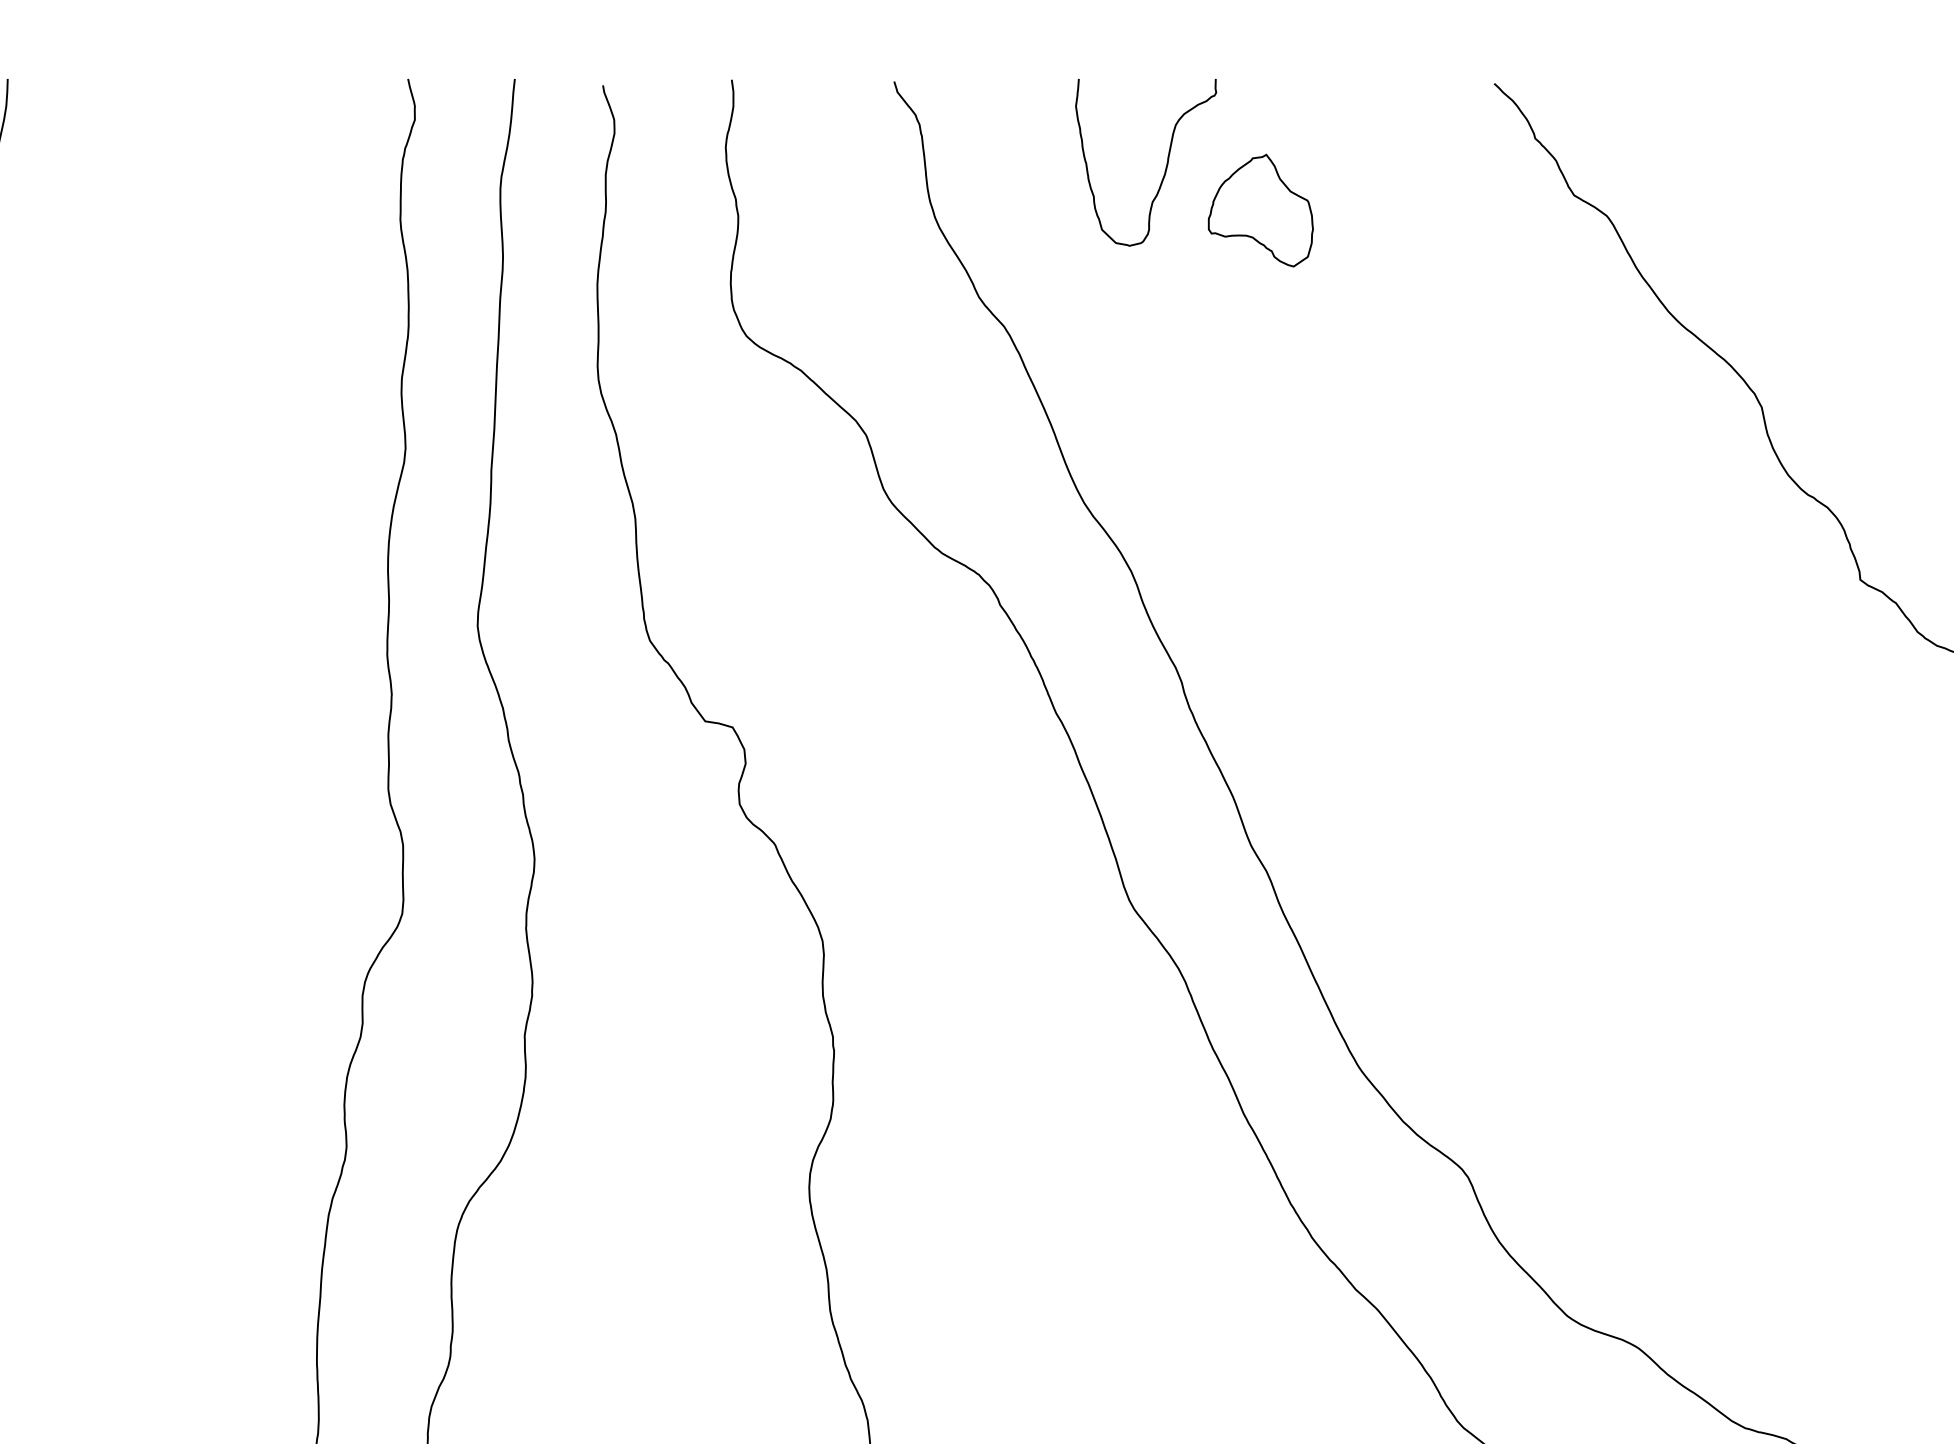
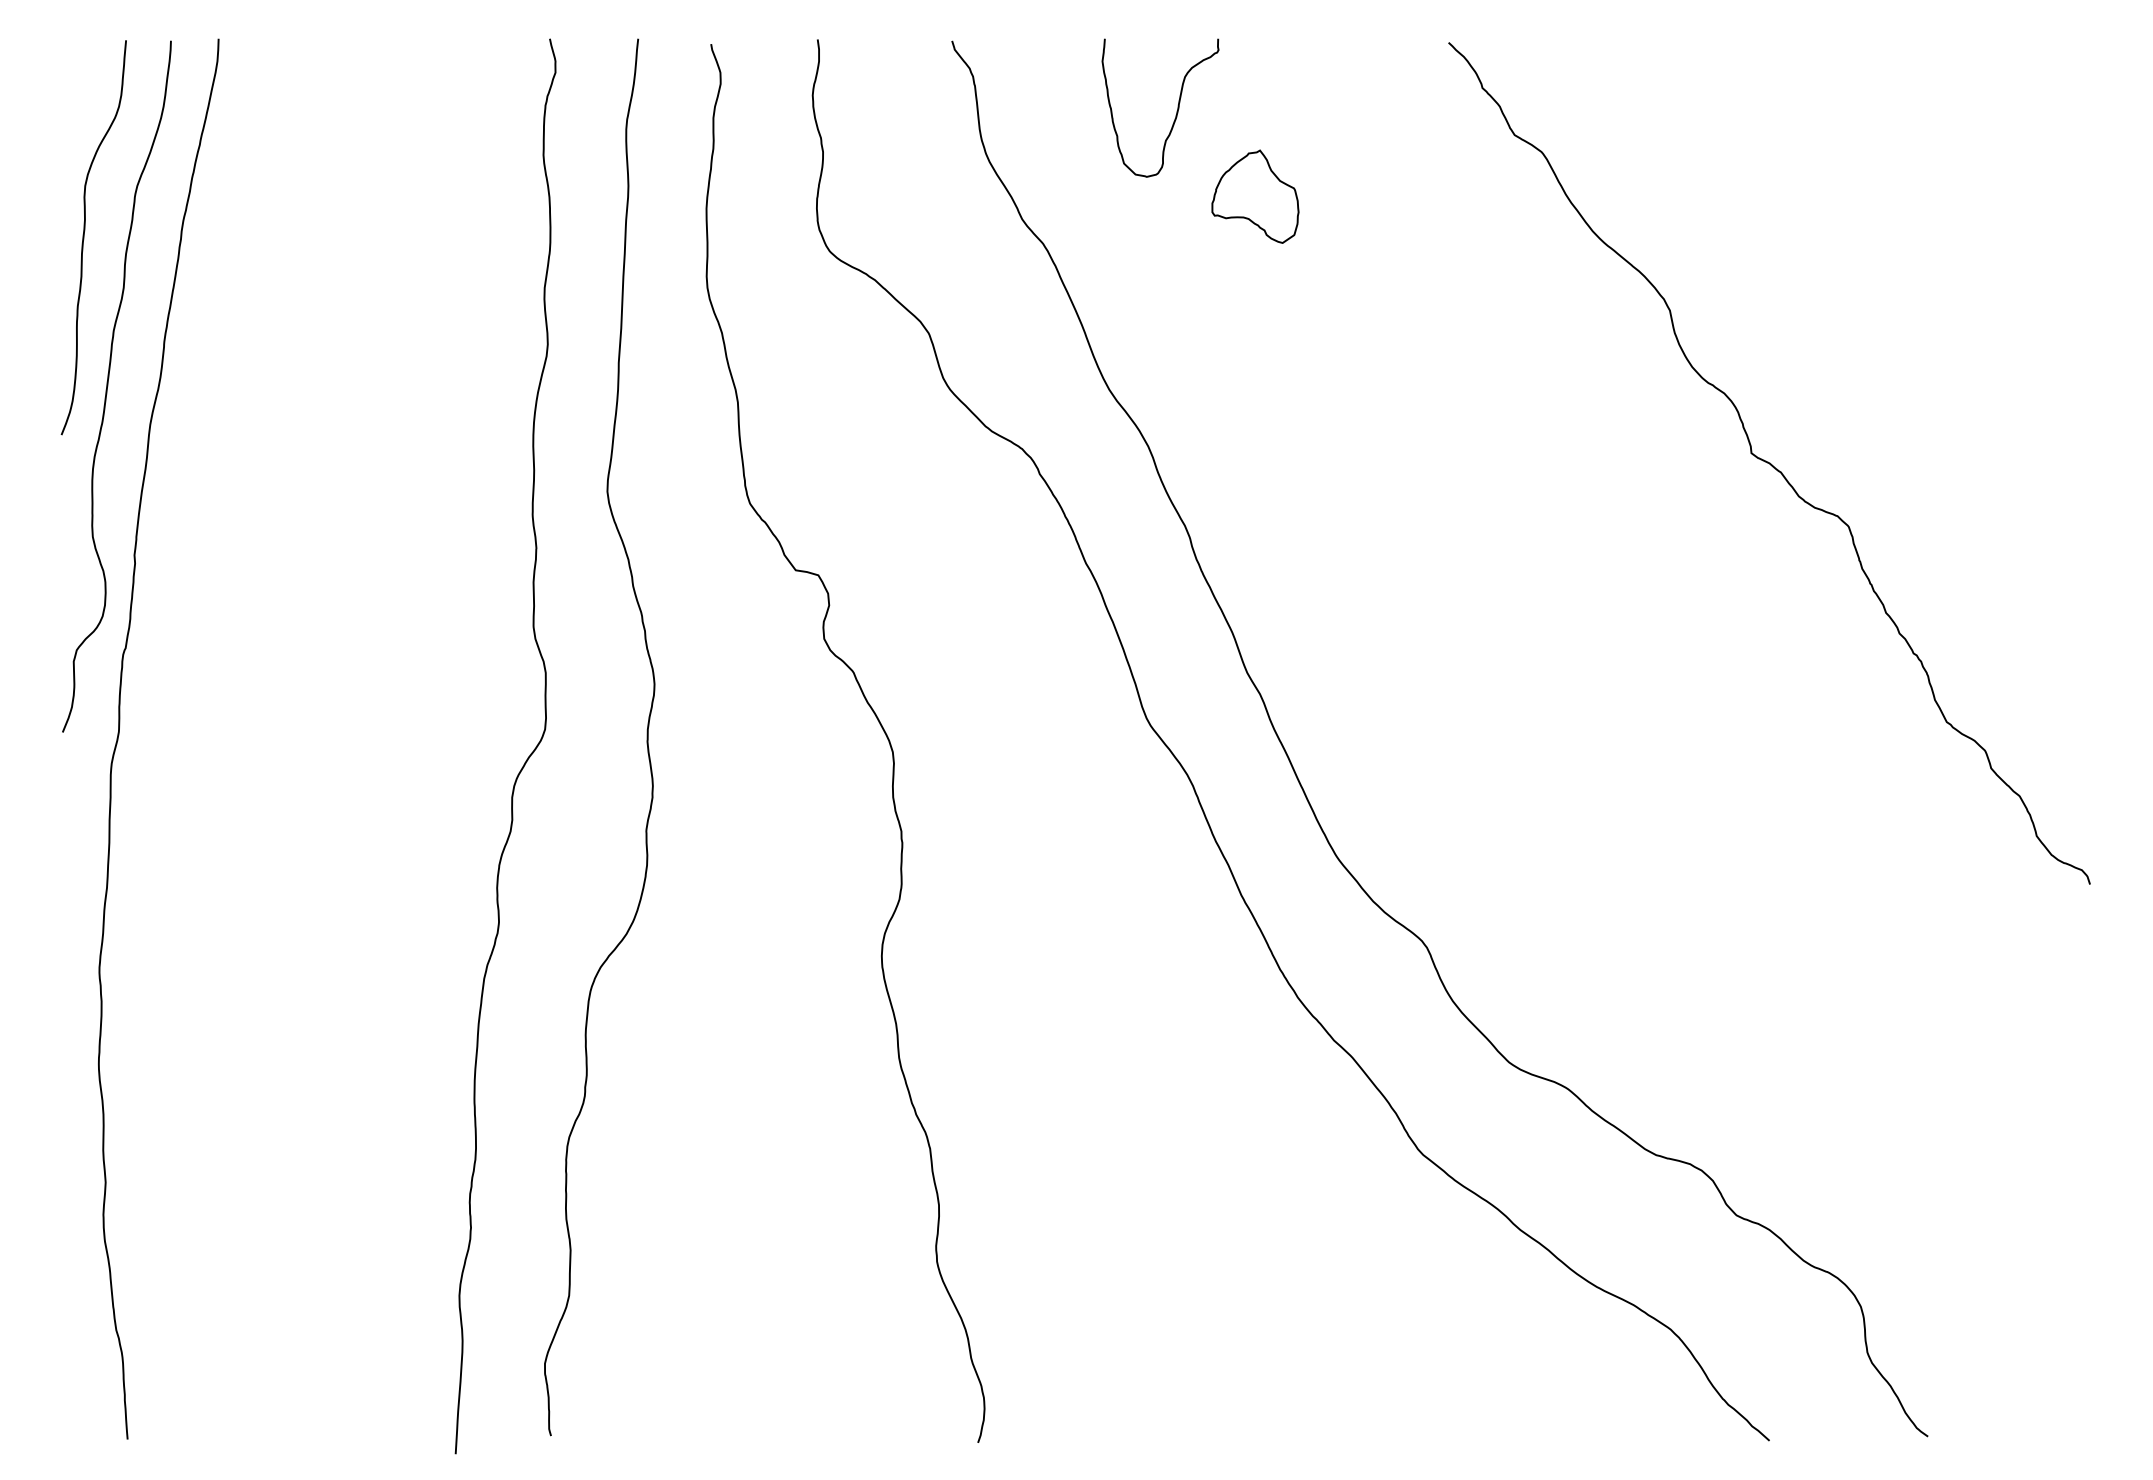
part: (1260, 210) -> (1255, 196), moved

